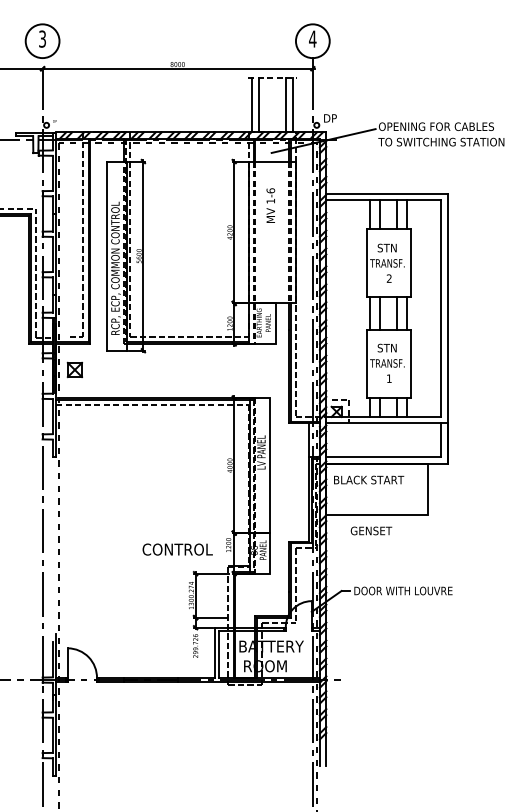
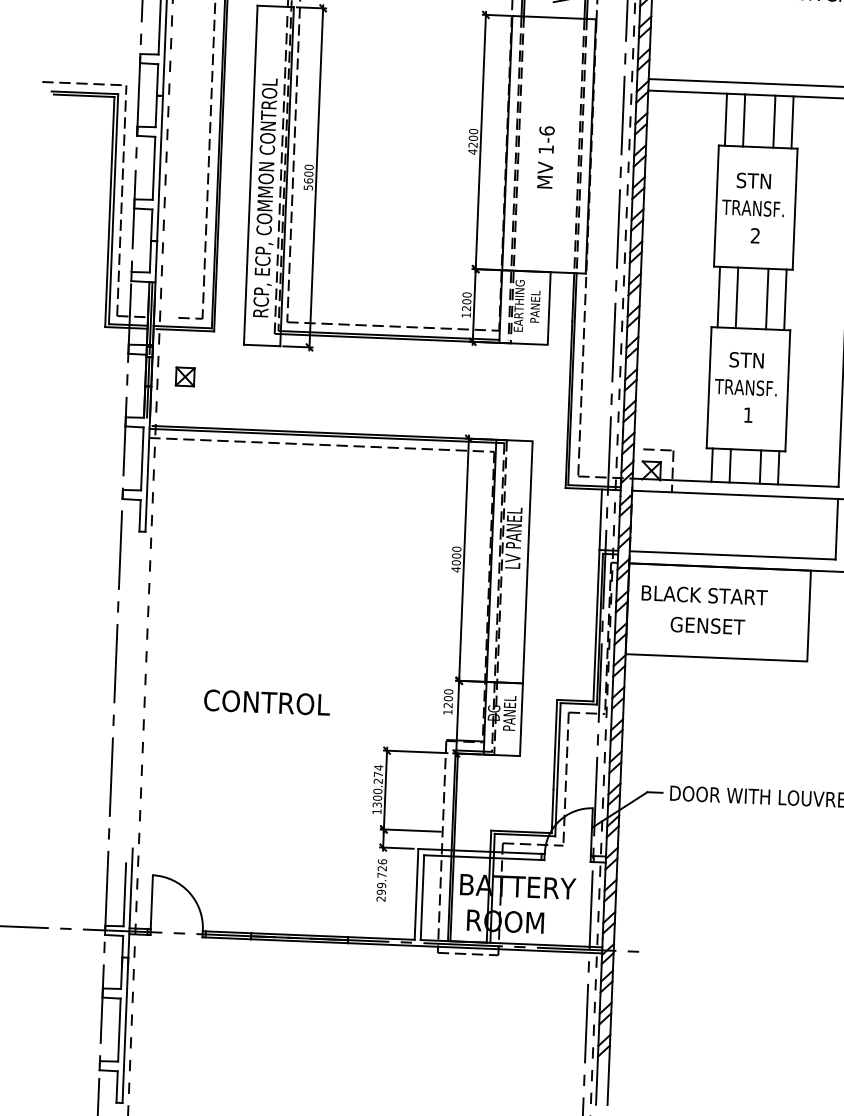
text: (270, 205) -> (545, 157), moved
part: (74, 369) -> (184, 376), size x0.71
text: (371, 530) -> (707, 625), moved
text: (177, 549) -> (266, 702), moved

